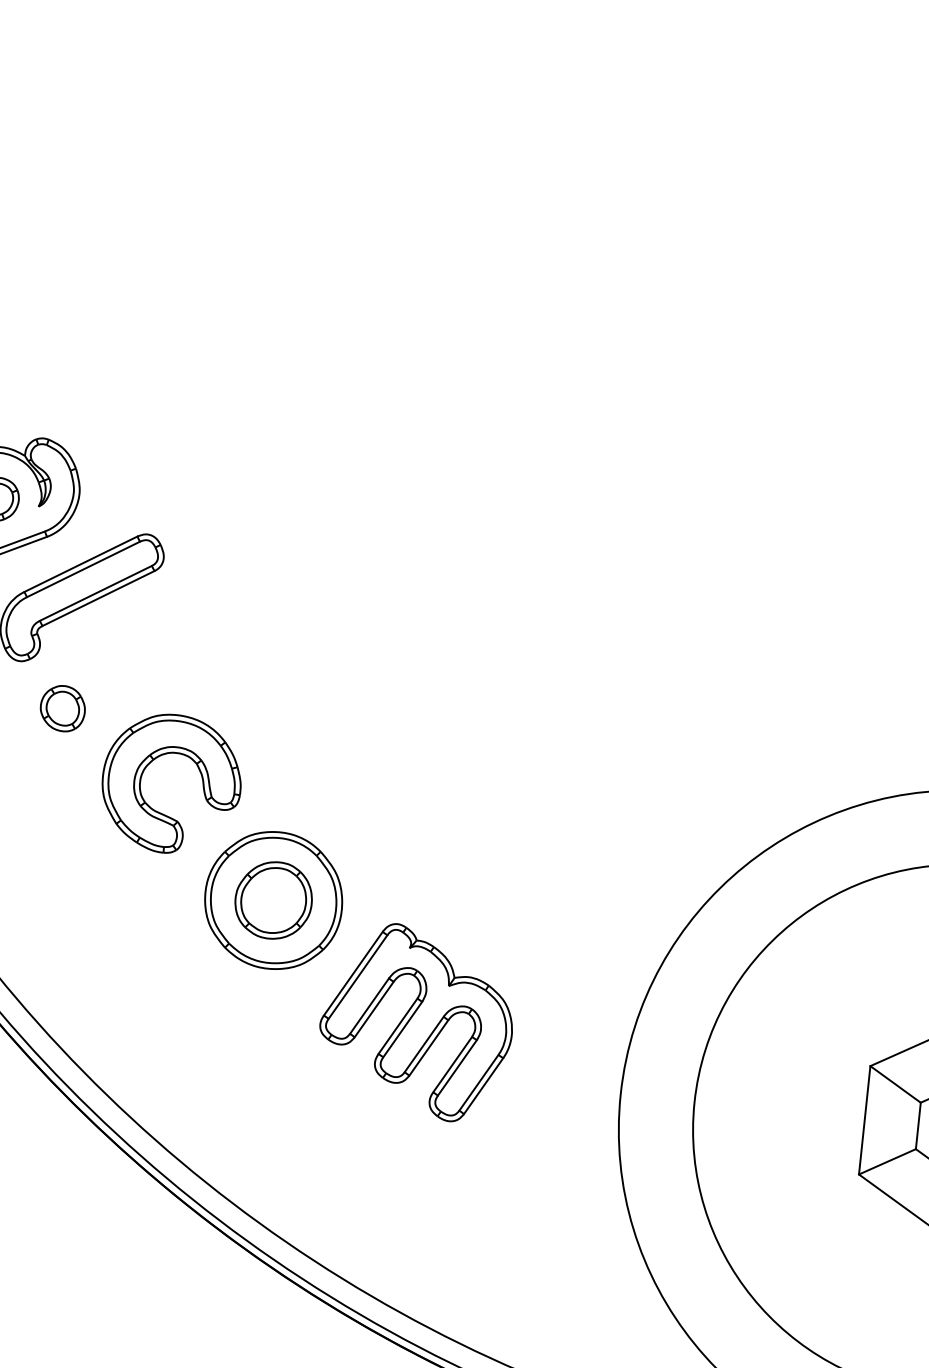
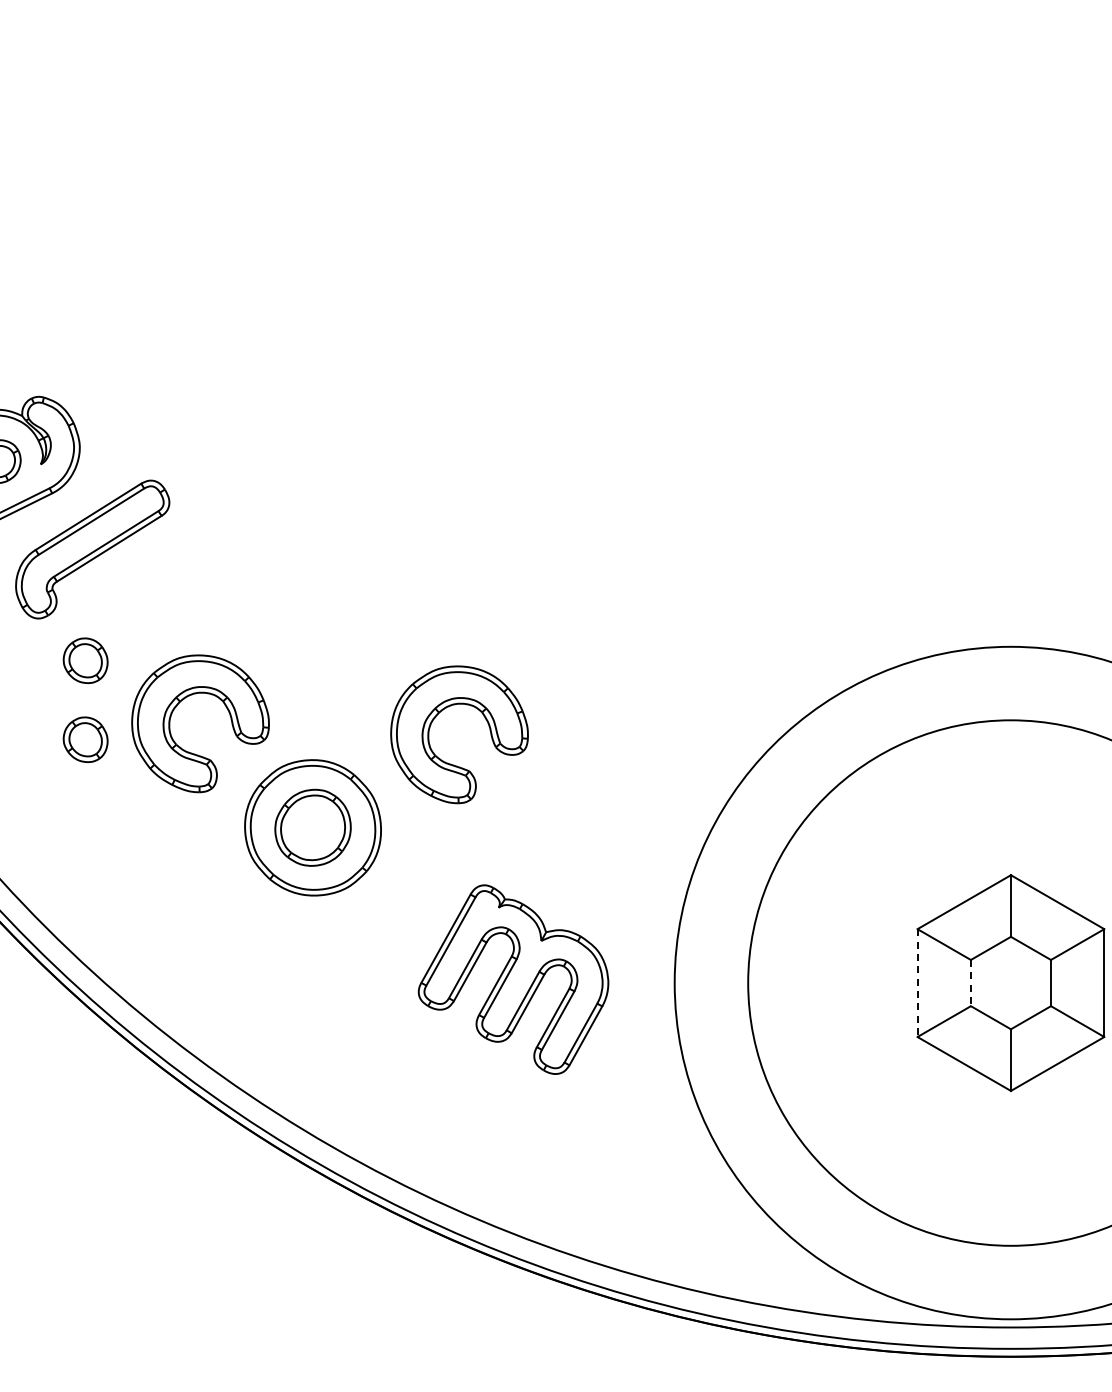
part: (54, 787) -> (85, 739), added
part: (409, 802) -> (436, 717), added
part: (416, 1021) -> (513, 979), moved
line: (864, 1120) -> (917, 983), solid -> dashed
line: (917, 1126) -> (970, 983), solid -> dashed

